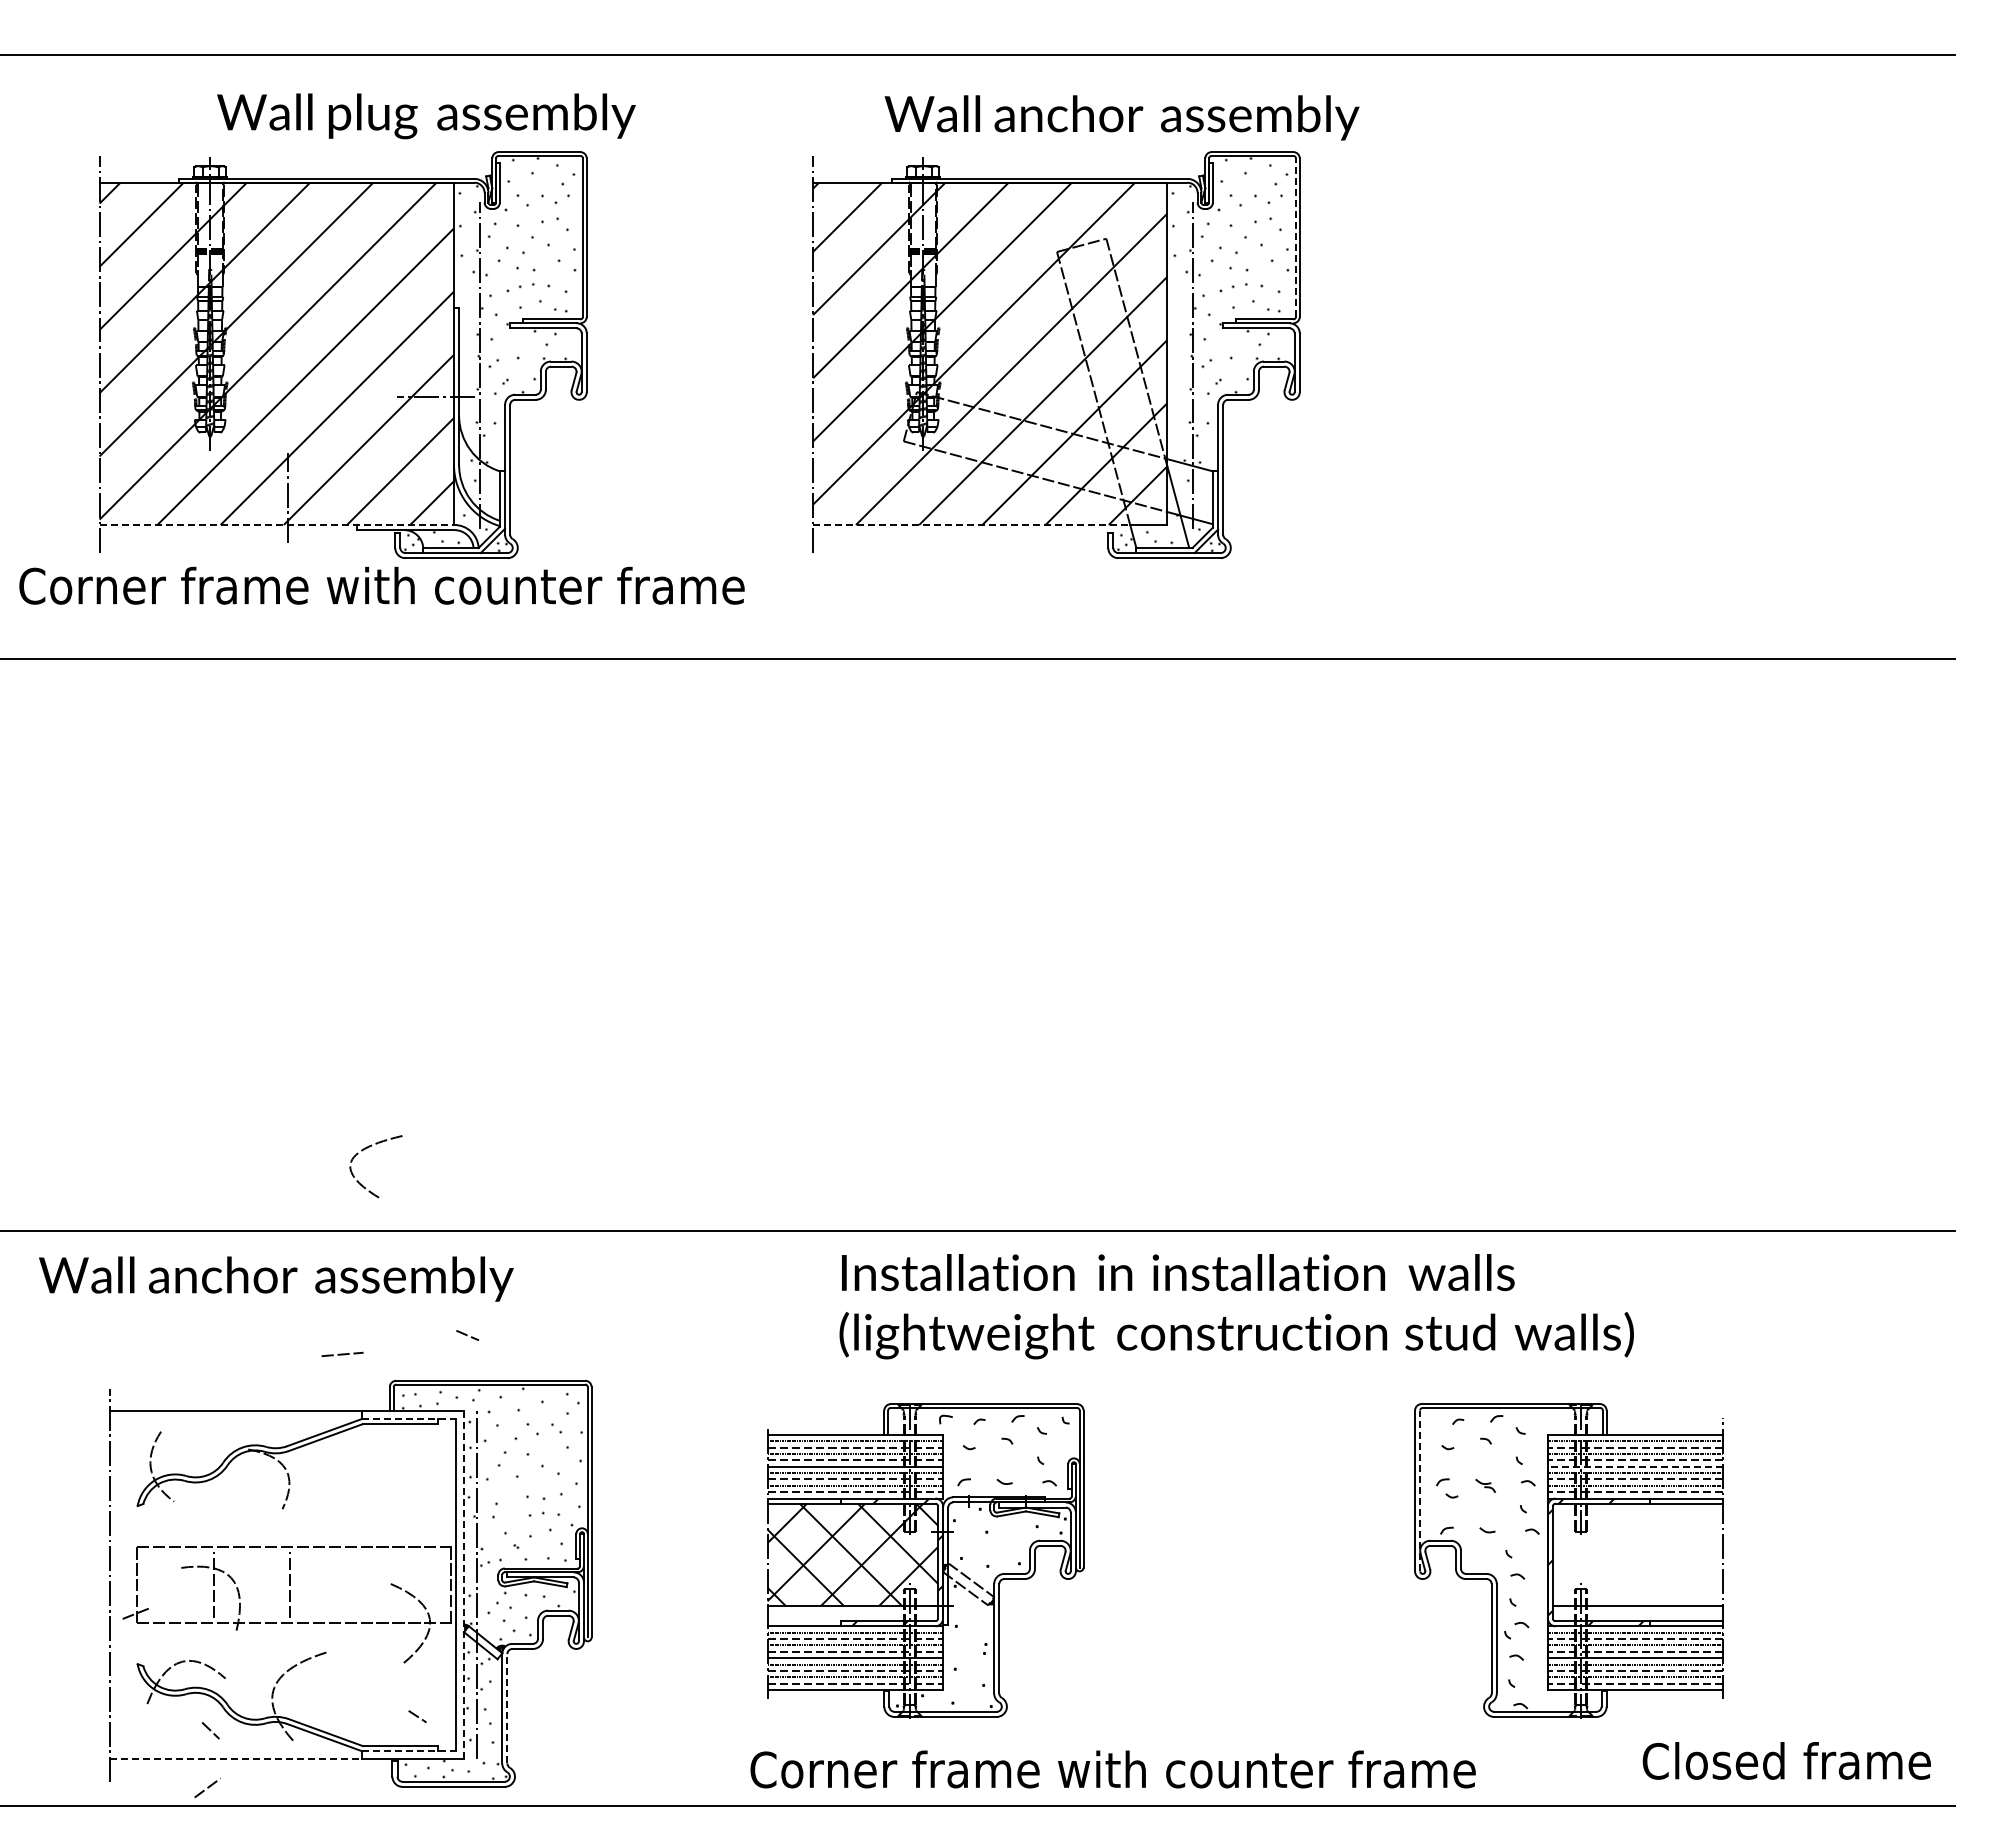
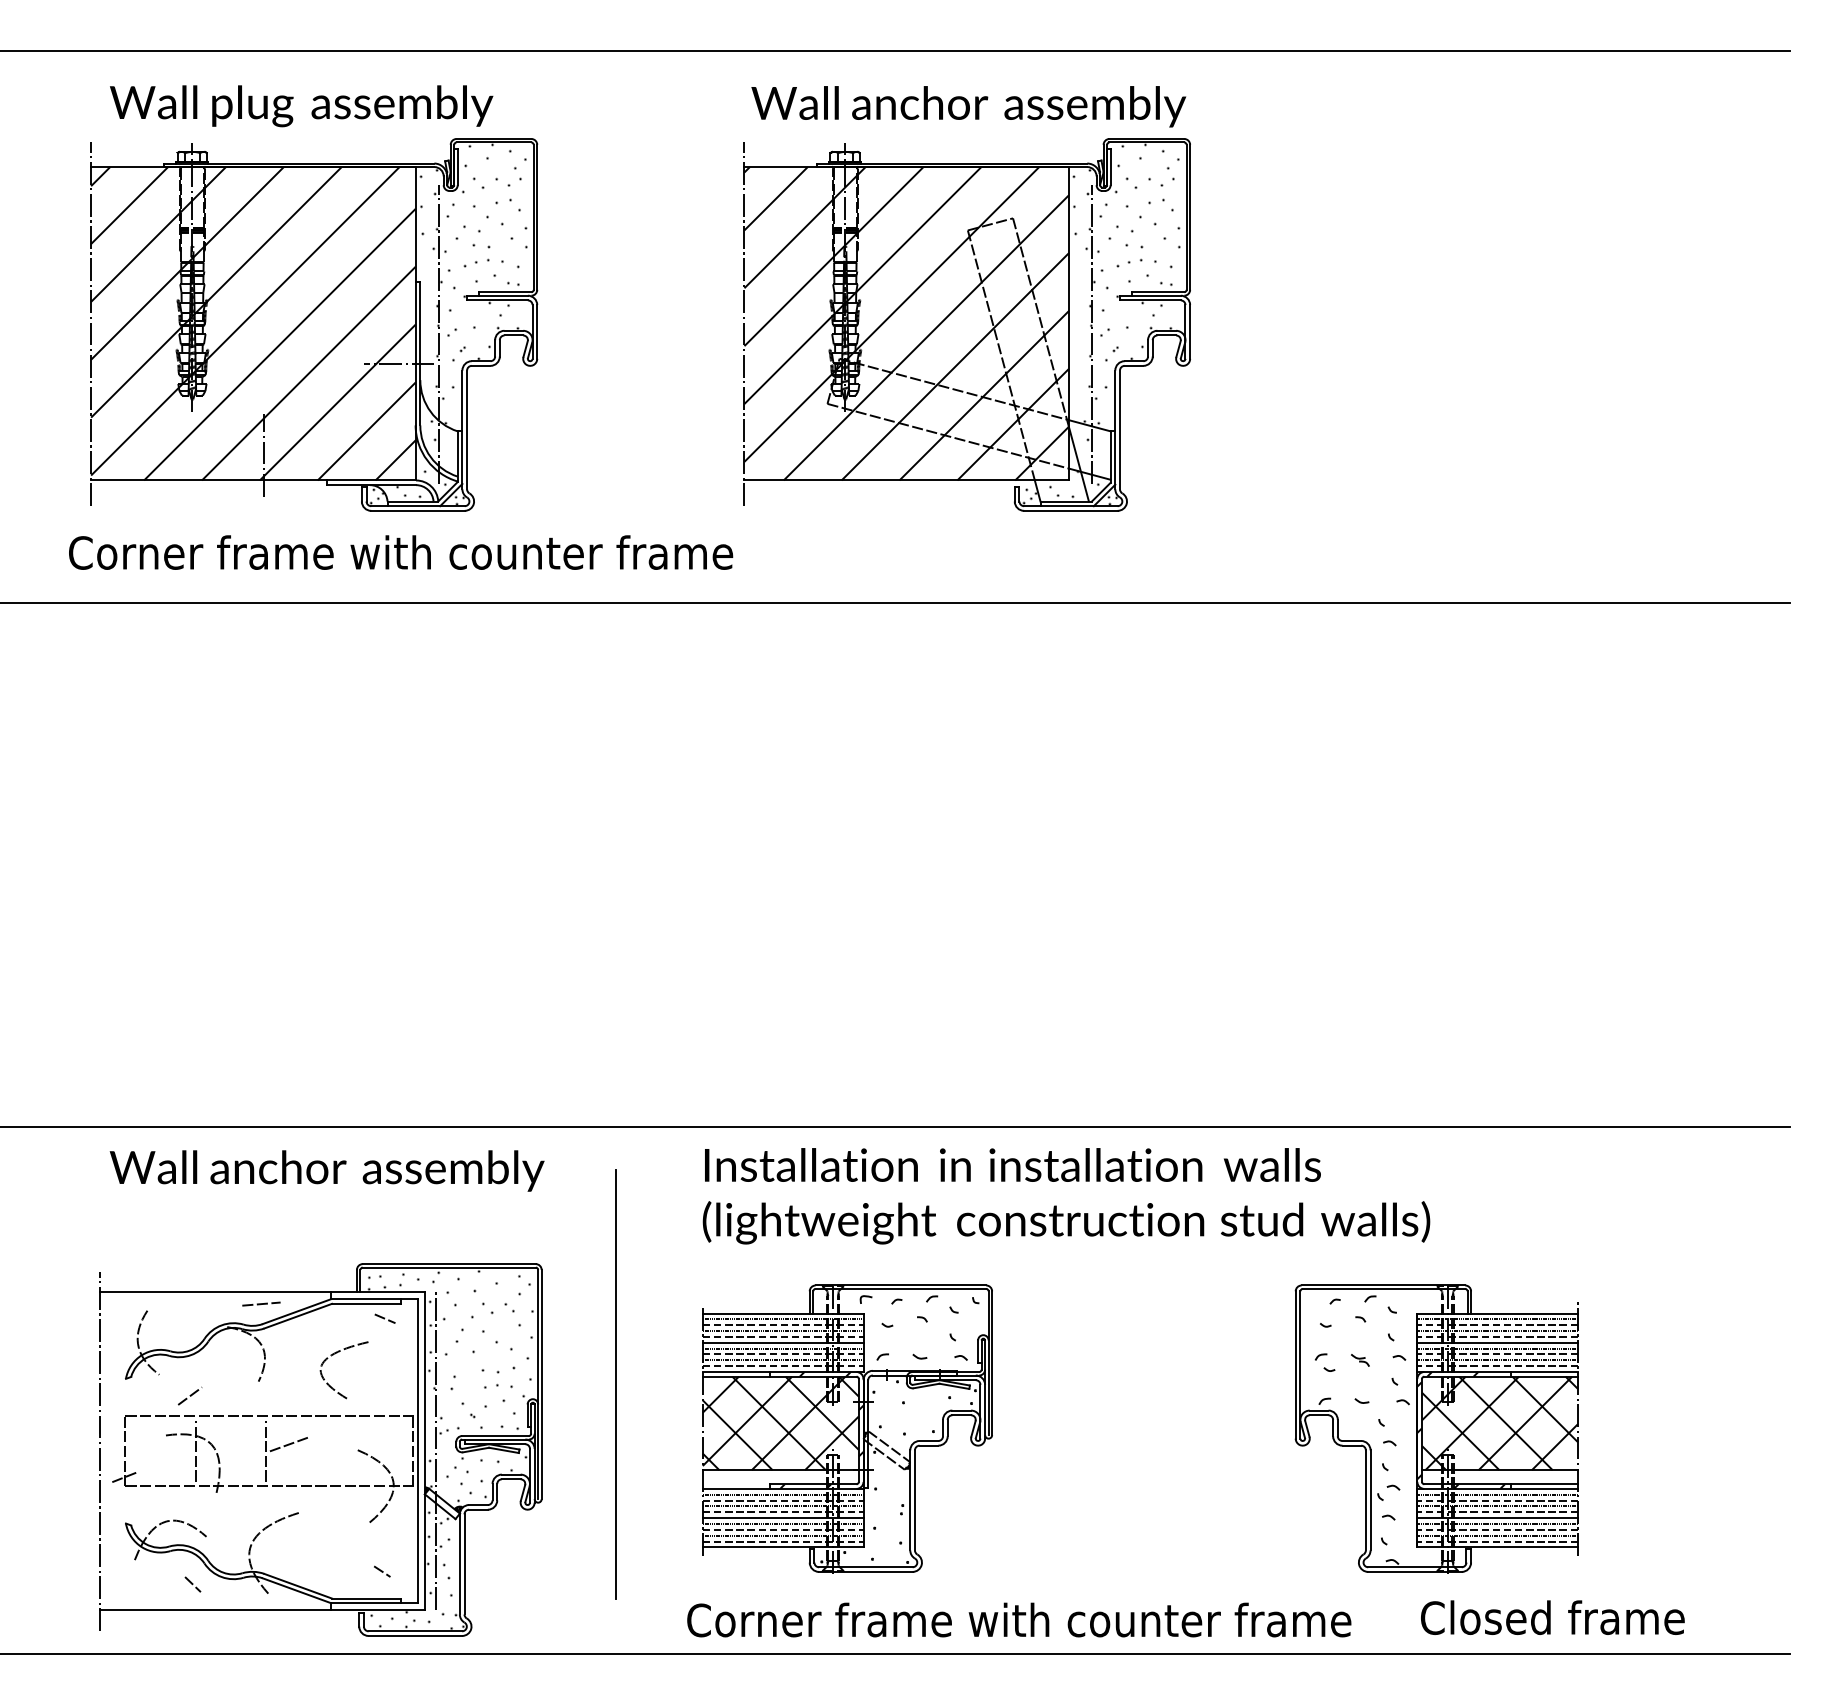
text: (426, 116) -> (301, 106), moved
text: (1121, 117) -> (968, 106), moved
line: (1295, 237) -> (1186, 217), dashed -> solid
line: (277, 525) -> (254, 480), dashed -> solid
line: (971, 525) -> (889, 480), dashed -> solid
text: (381, 585) -> (400, 552), moved
curve: (364, 1150) -> (333, 1355), moved
text: (276, 1278) -> (327, 1170), moved
text: (1236, 1306) -> (1066, 1196), moved
line: (467, 1335) -> (384, 1318), moved
line: (342, 1353) -> (261, 1303), moved
line: (409, 1419) -> (374, 1299), dashed -> solid
line: (1635, 1466) -> (1497, 1342), dashed -> solid
line: (1420, 1490) -> (1300, 1364), dashed -> solid
line: (672, 1512) -> (615, 1384), added
hatch: (1637, 1554) -> (1499, 1423), added
line: (315, 1577) -> (288, 1444), added
line: (463, 1585) -> (424, 1451), dashed -> solid
line: (507, 1708) -> (464, 1564), dashed -> solid
line: (409, 1751) -> (374, 1603), dashed -> solid
line: (236, 1758) -> (216, 1609), dashed -> solid
text: (1786, 1760) -> (1552, 1617), moved
line: (207, 1787) -> (189, 1395), moved

